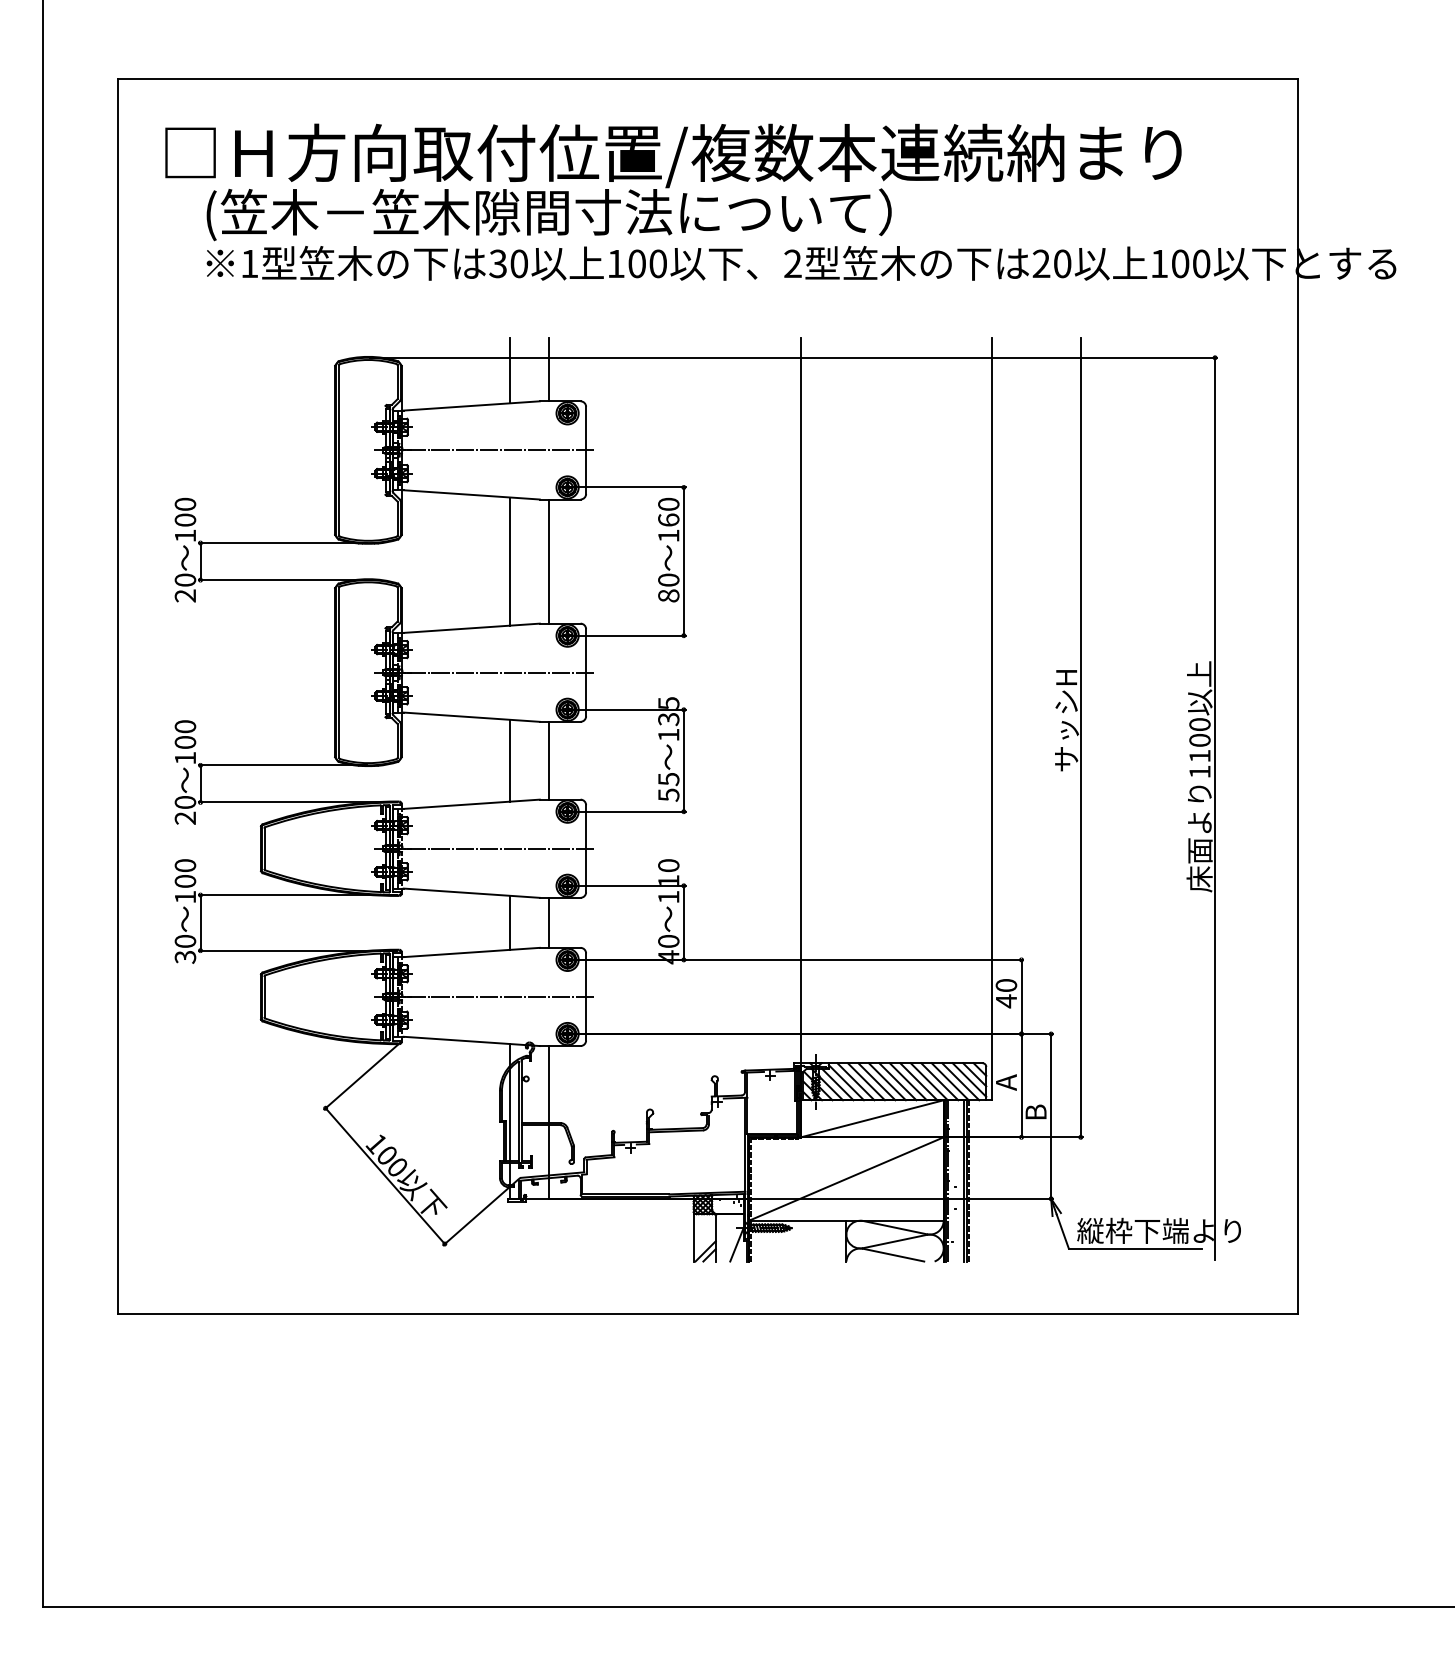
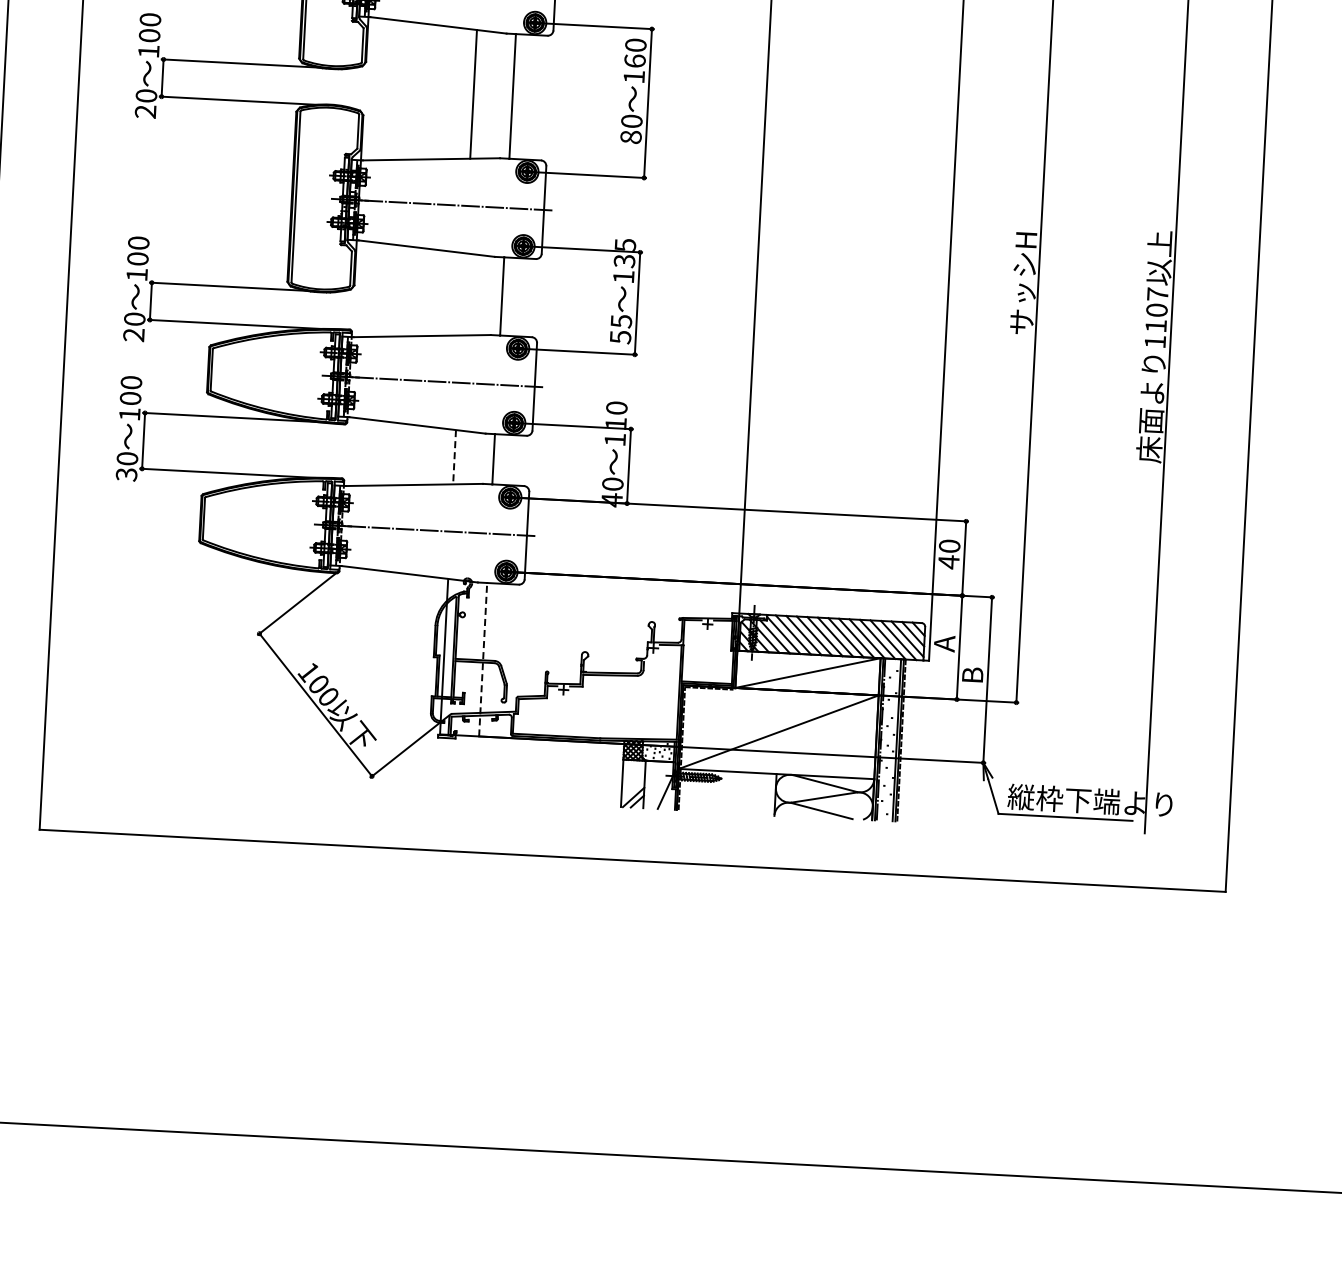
text: (1199, 724) -> (1157, 294), 1100 -> 1107
line: (510, 760) -> (463, 294), removed
line: (510, 923) -> (454, 457), solid -> dashed
line: (549, 1121) -> (483, 658), solid -> dashed

